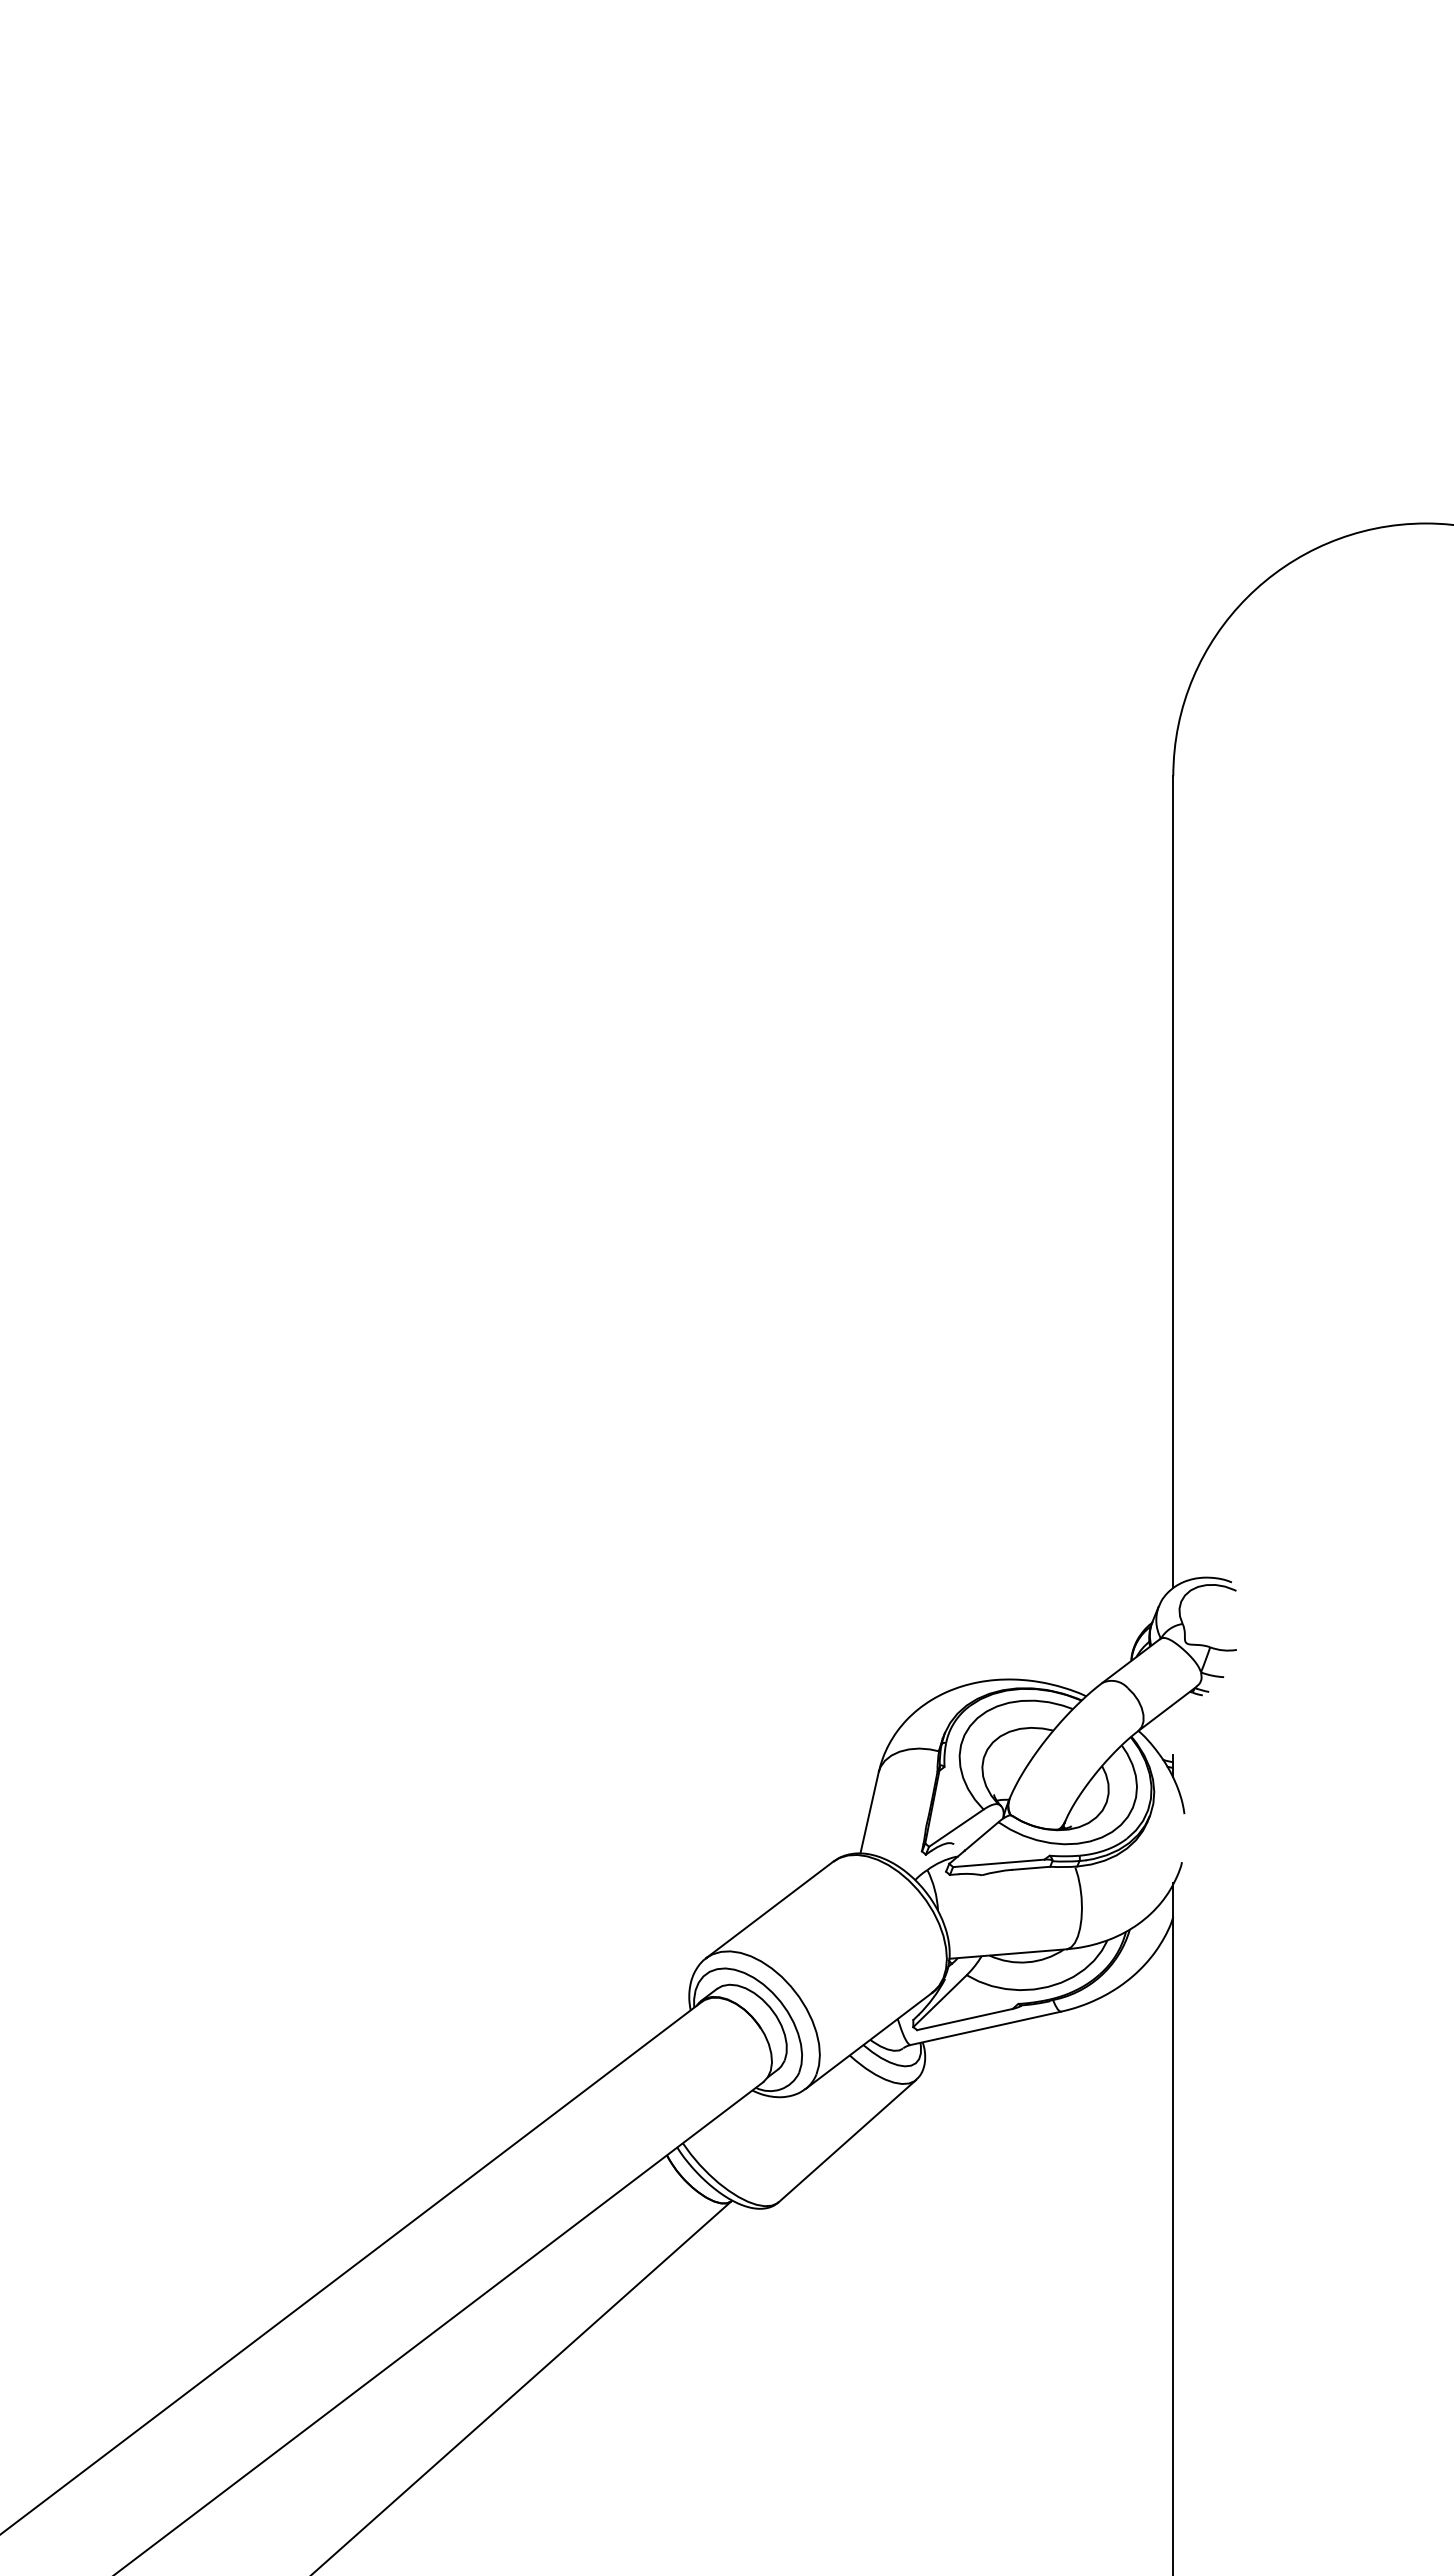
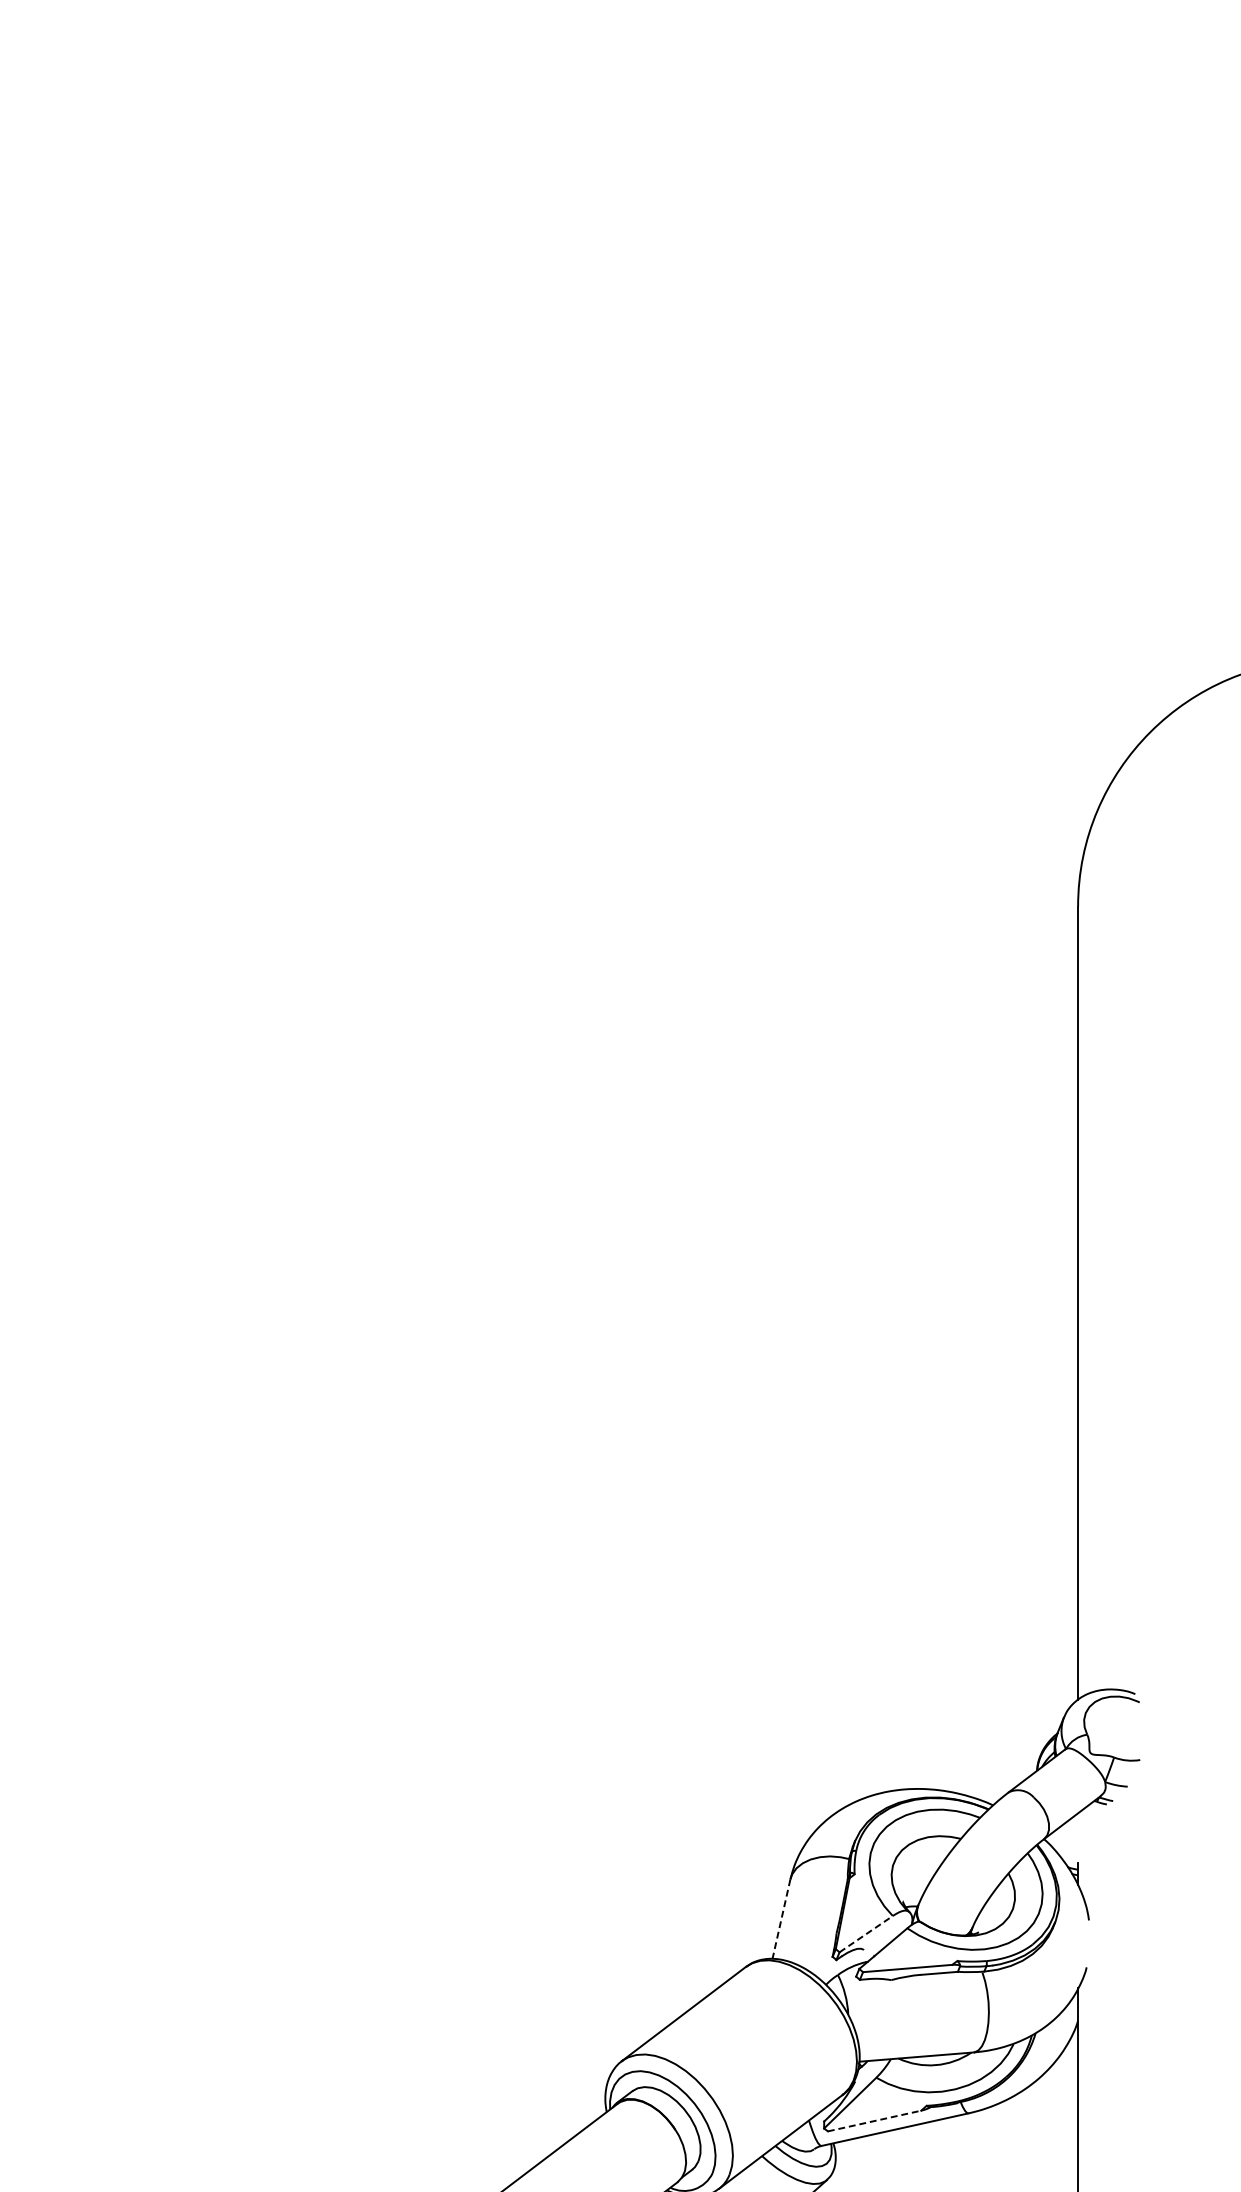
line: (869, 1812) -> (781, 1918), solid -> dashed
line: (956, 1828) -> (866, 1934), solid -> dashed
line: (964, 2019) -> (874, 2121), solid -> dashed

